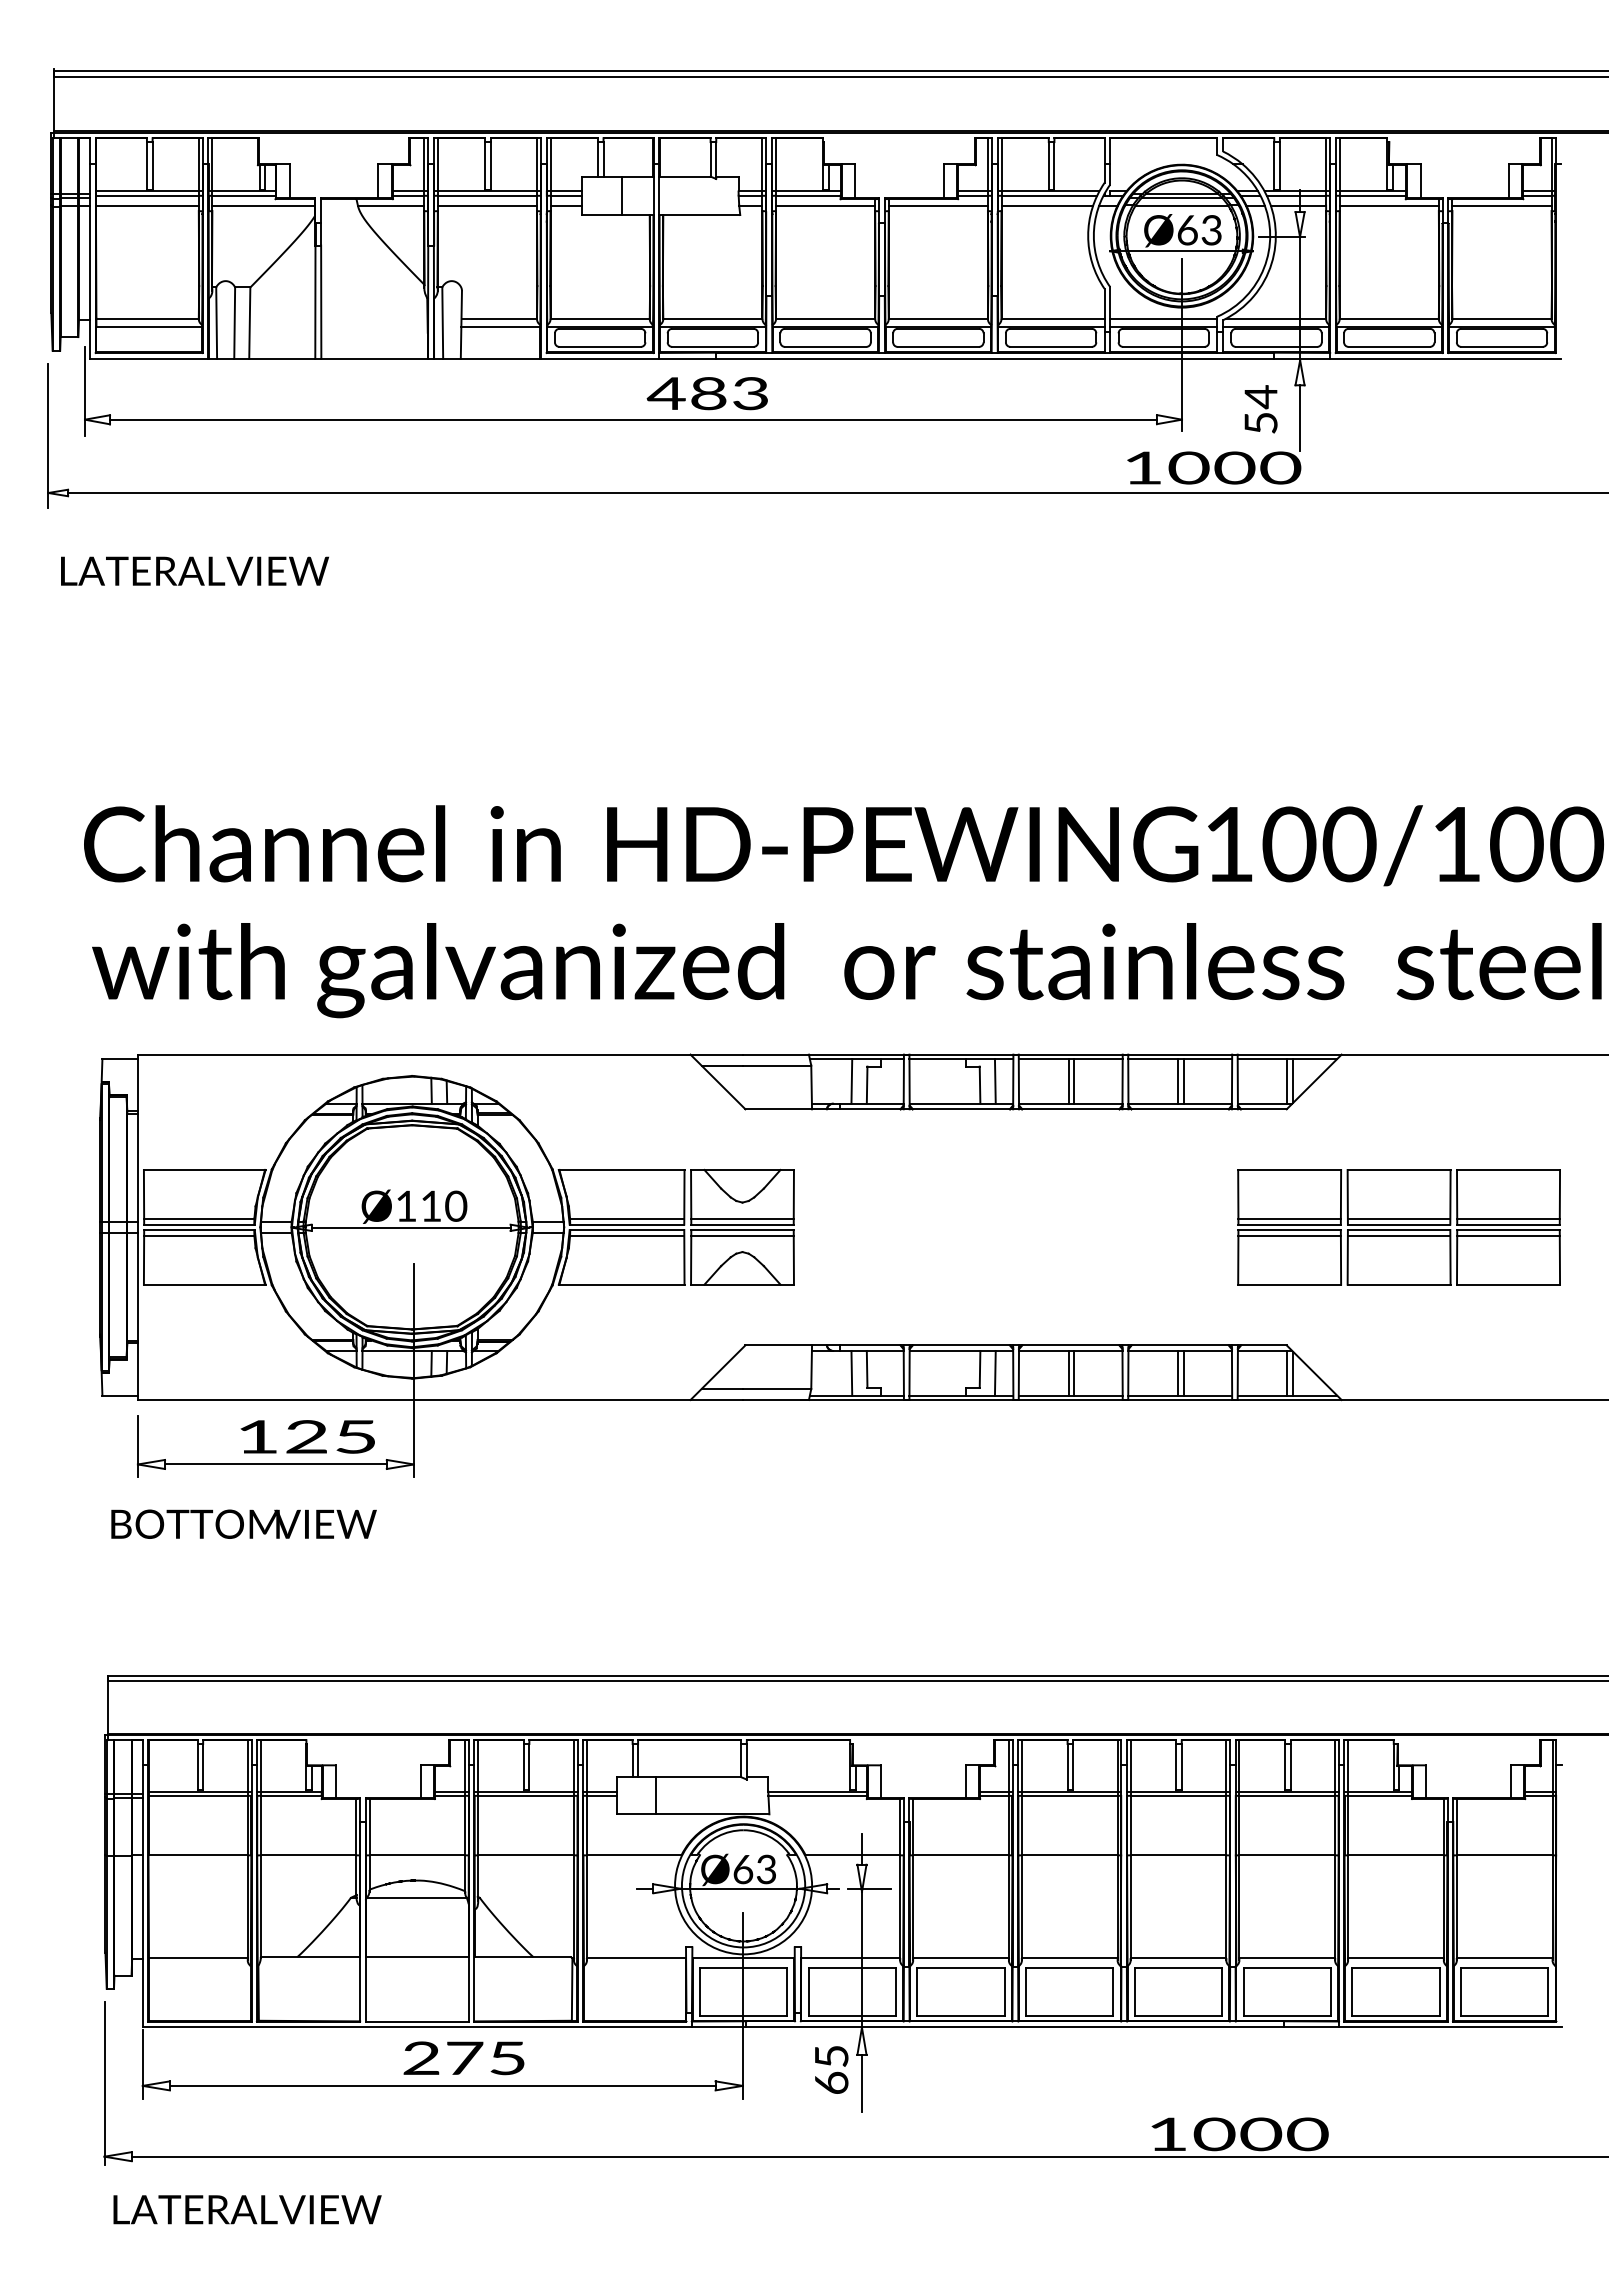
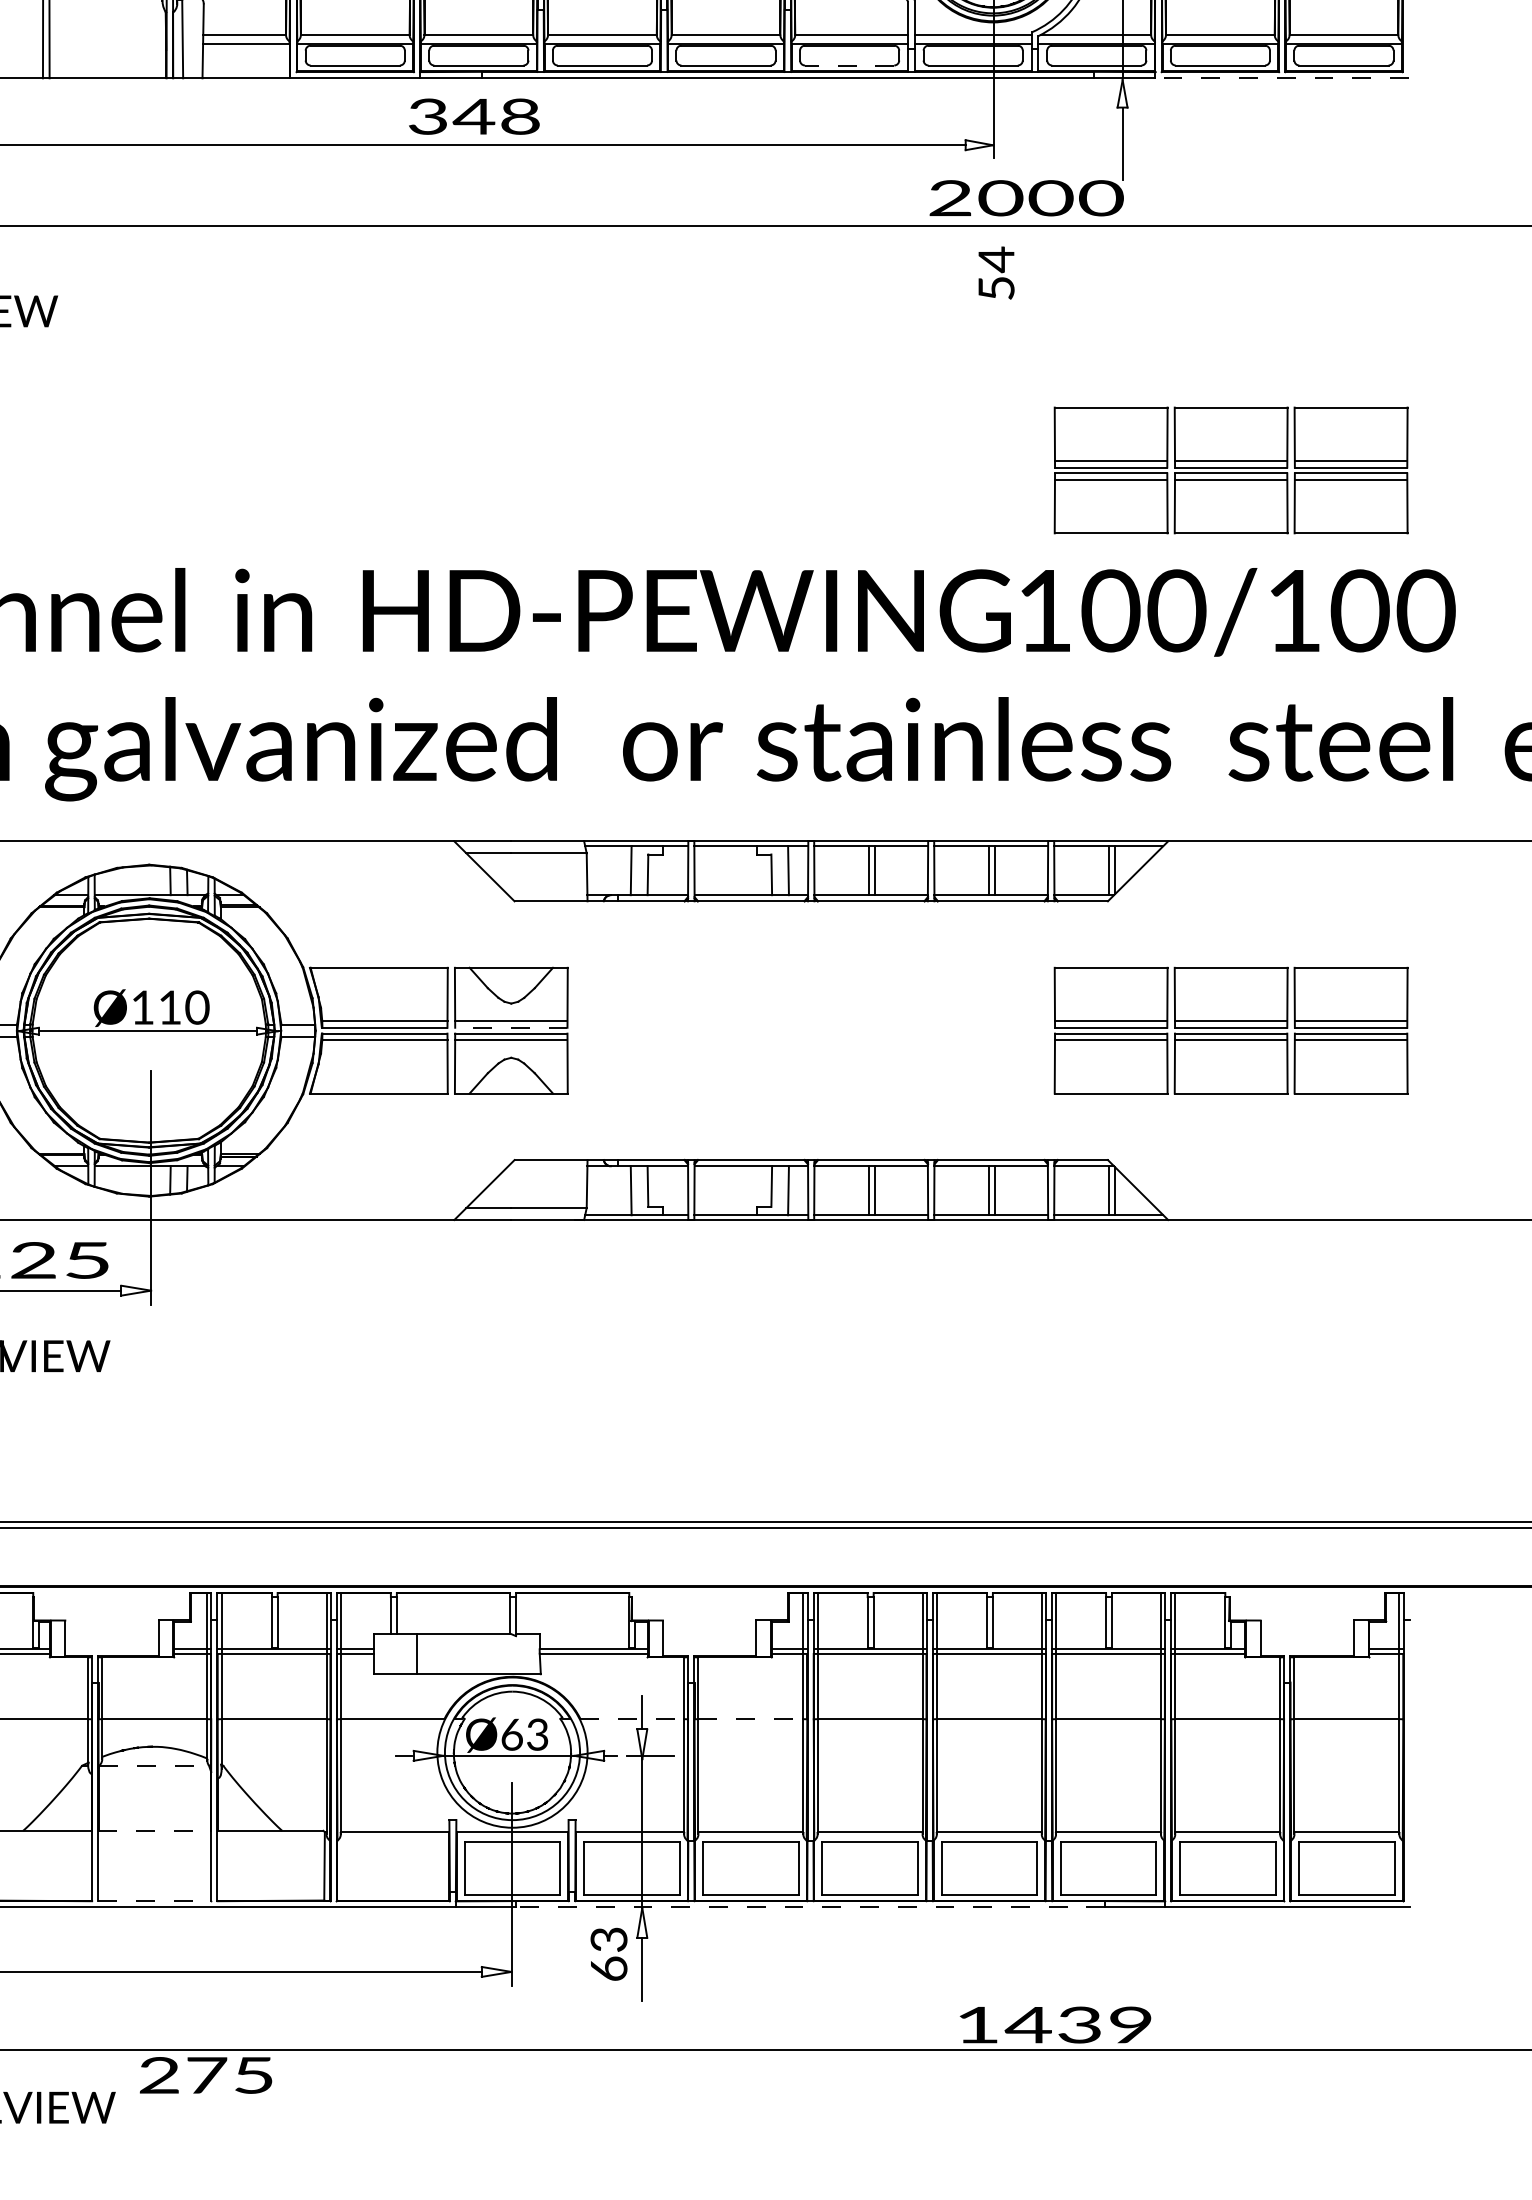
line: (1051, 346) -> (850, 65), solid -> dashed
line: (1445, 358) -> (1282, 78), solid -> dashed
text: (707, 393) -> (472, 116), 483 -> 348
text: (1260, 409) -> (995, 273), moved
text: (1142, 467) -> (949, 197), 1000 -> 2000
part: (1398, 716) -> (1230, 470), added
line: (742, 1224) -> (511, 1027), solid -> dashed
line: (853, 1855) -> (633, 1719), solid -> dashed
line: (961, 1855) -> (751, 1719), solid -> dashed
line: (417, 1897) -> (155, 1765), solid -> dashed
line: (417, 1957) -> (155, 1831), solid -> dashed
line: (417, 2021) -> (155, 1901), solid -> dashed
line: (1015, 2026) -> (810, 1906), solid -> dashed
text: (831, 2056) -> (608, 1939), 65 -> 63
text: (463, 2058) -> (205, 2075), moved
text: (1260, 2134) -> (1079, 2025), 1000 -> 1439

